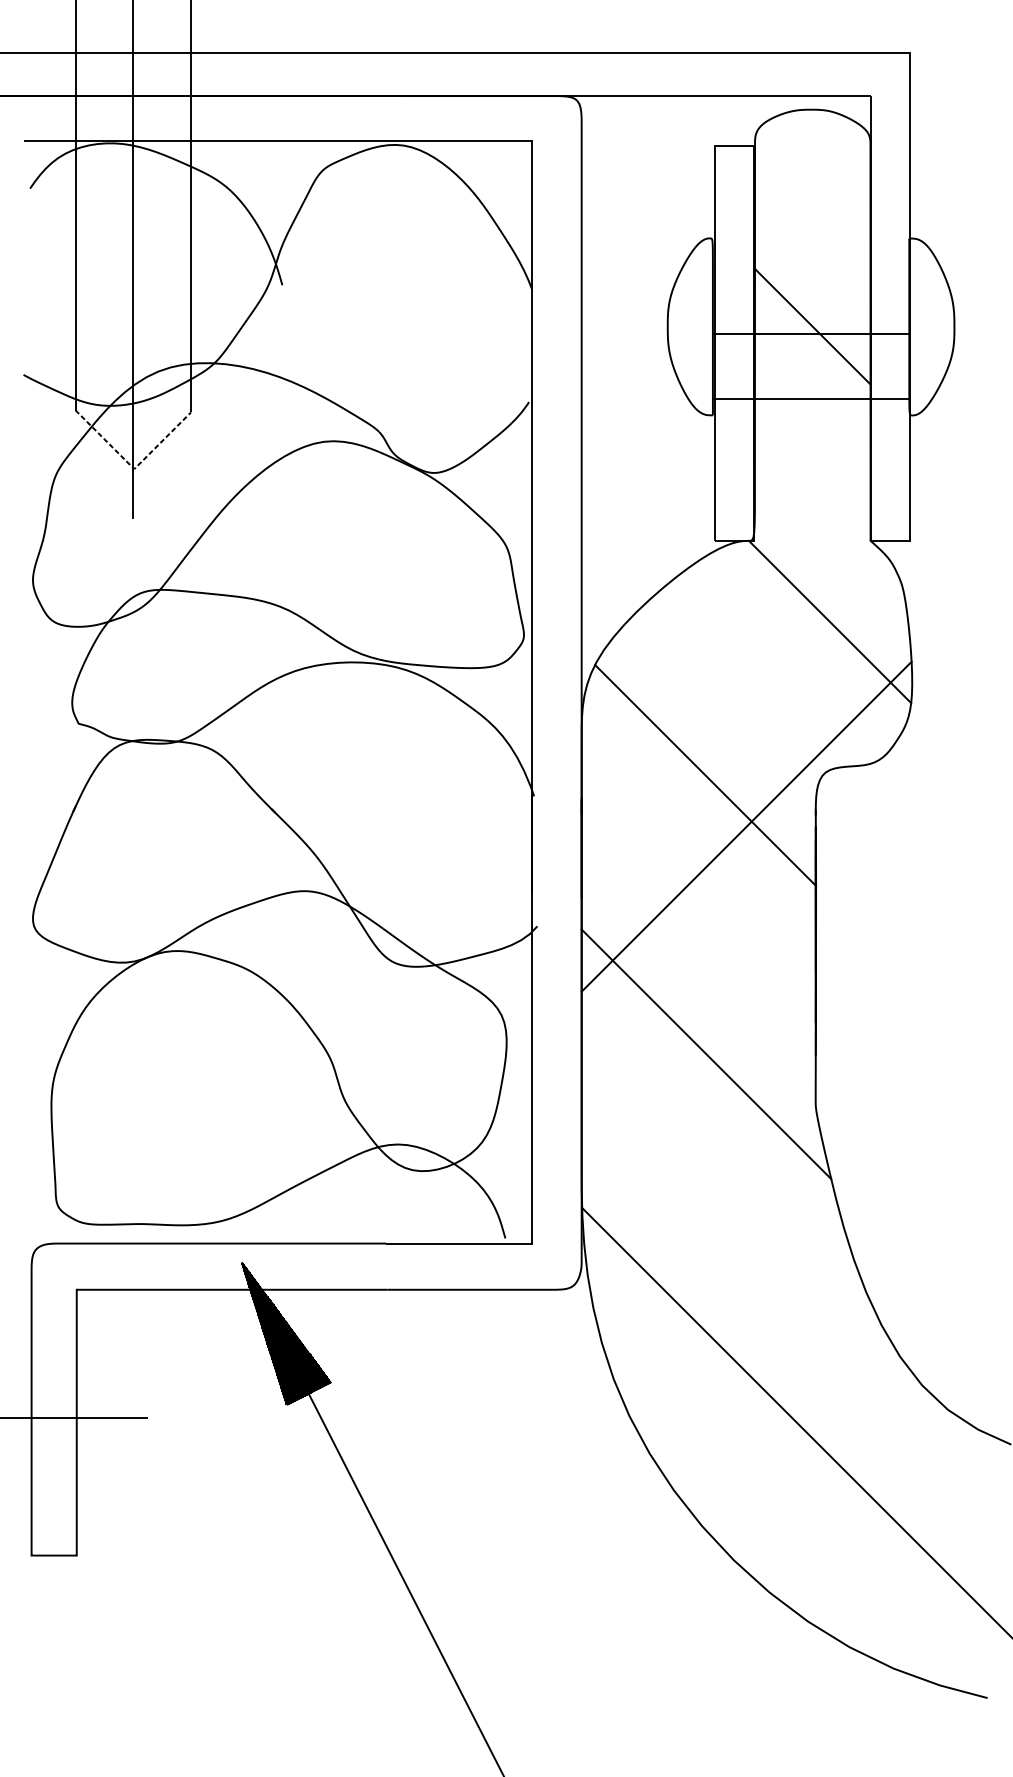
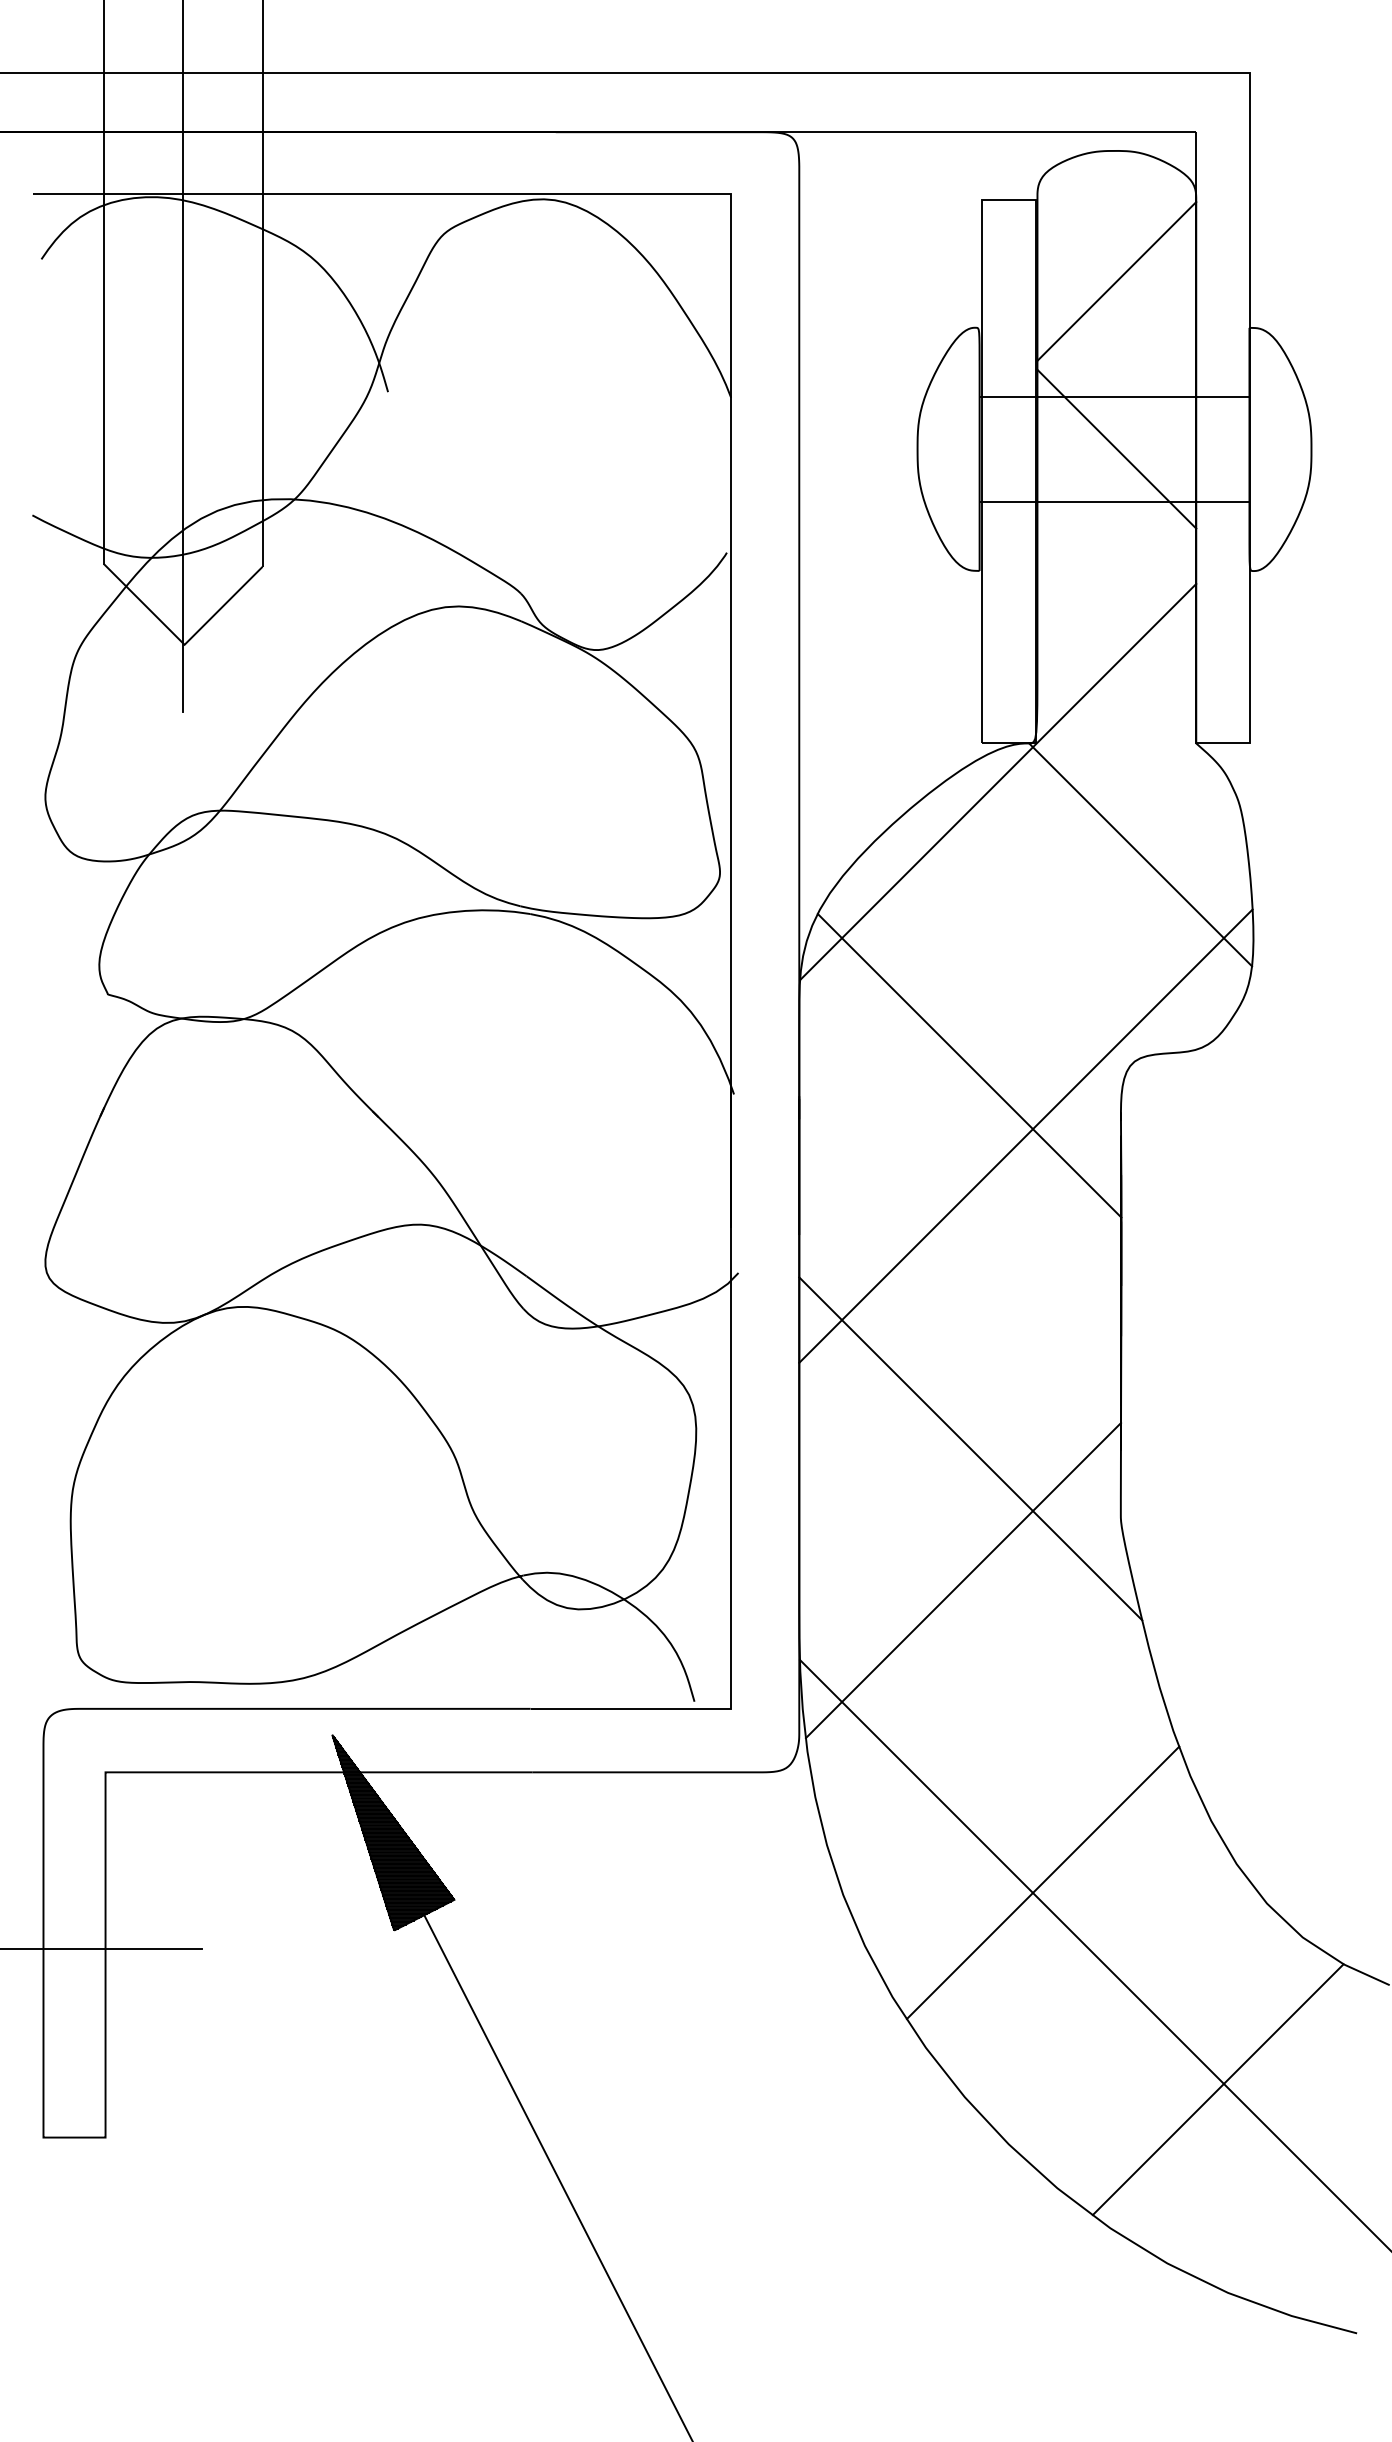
line: (812, 204) -> (1116, 281), added
line: (811, 334) -> (1114, 397), moved
line: (811, 399) -> (1114, 501), moved
line: (133, 468) -> (183, 644), dashed -> solid
line: (726, 568) -> (998, 781), added
line: (701, 1150) -> (963, 1580), added
line: (758, 1369) -> (1042, 1882), added
line: (886, 1520) -> (1217, 2089), added

